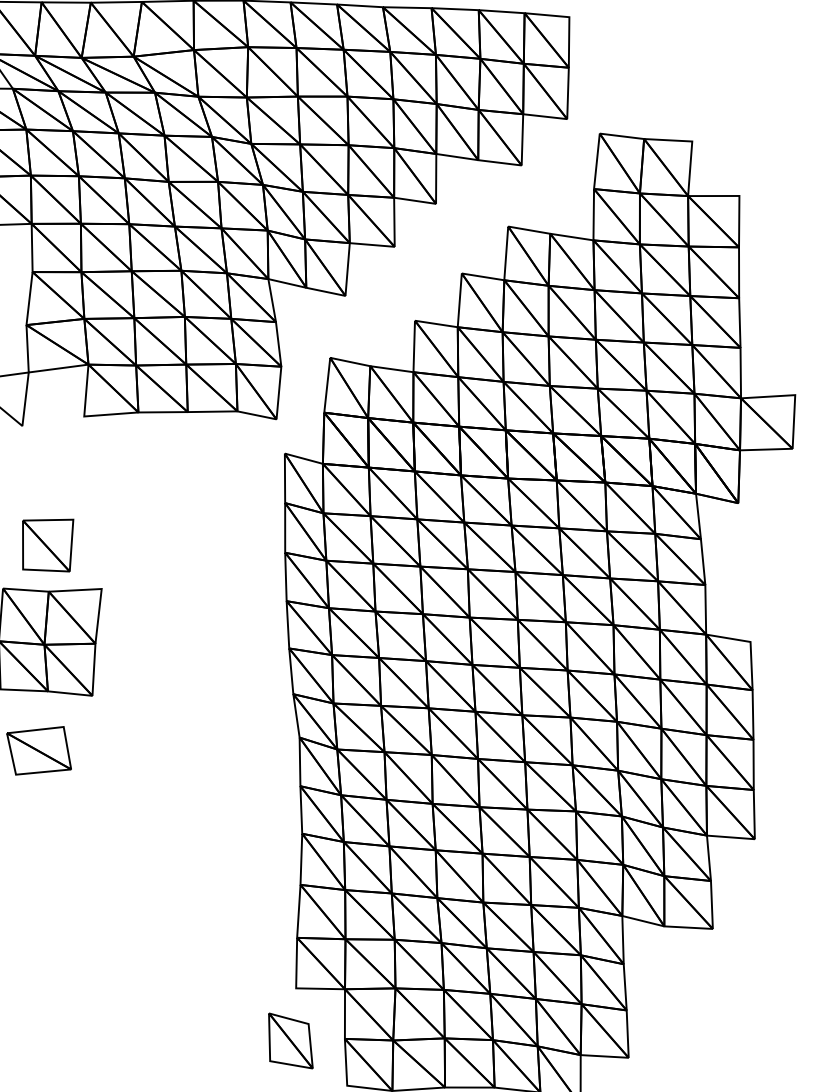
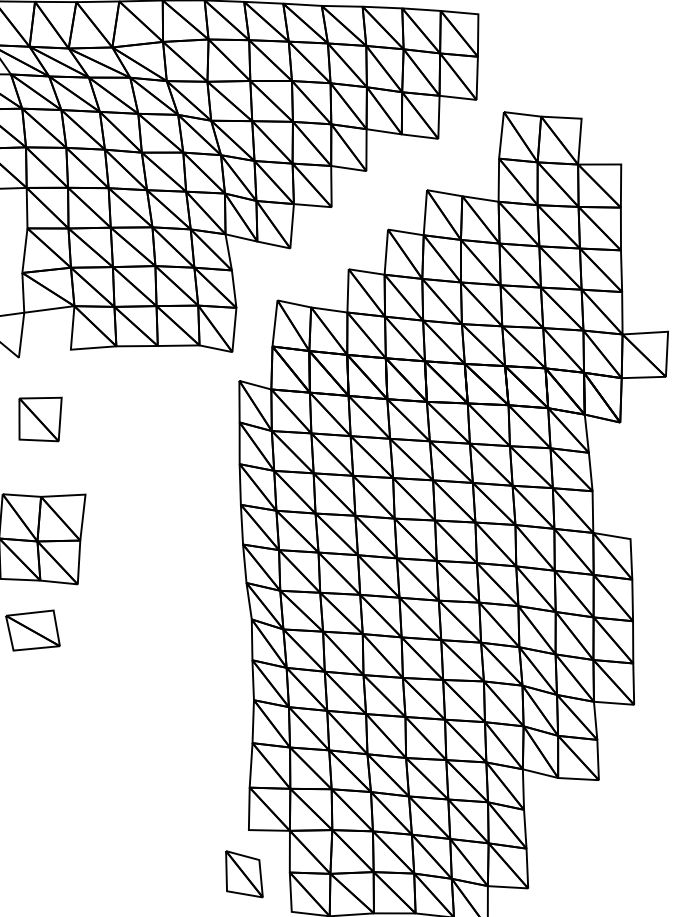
part: (48, 545) -> (40, 419), moved

